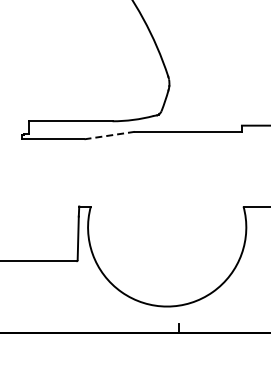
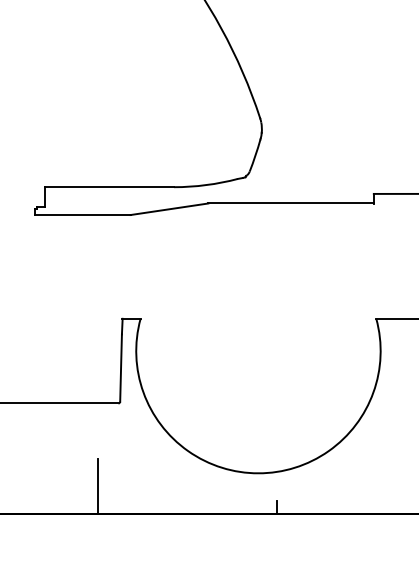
line: (110, 135) -> (170, 209), dashed -> solid
line: (63, 314) -> (98, 485), added

